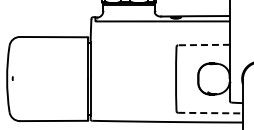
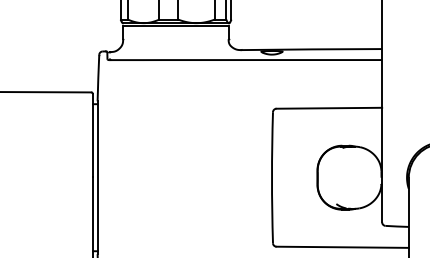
line: (204, 45) -> (330, 109), dashed -> solid
line: (211, 113) -> (344, 248), dashed -> solid

